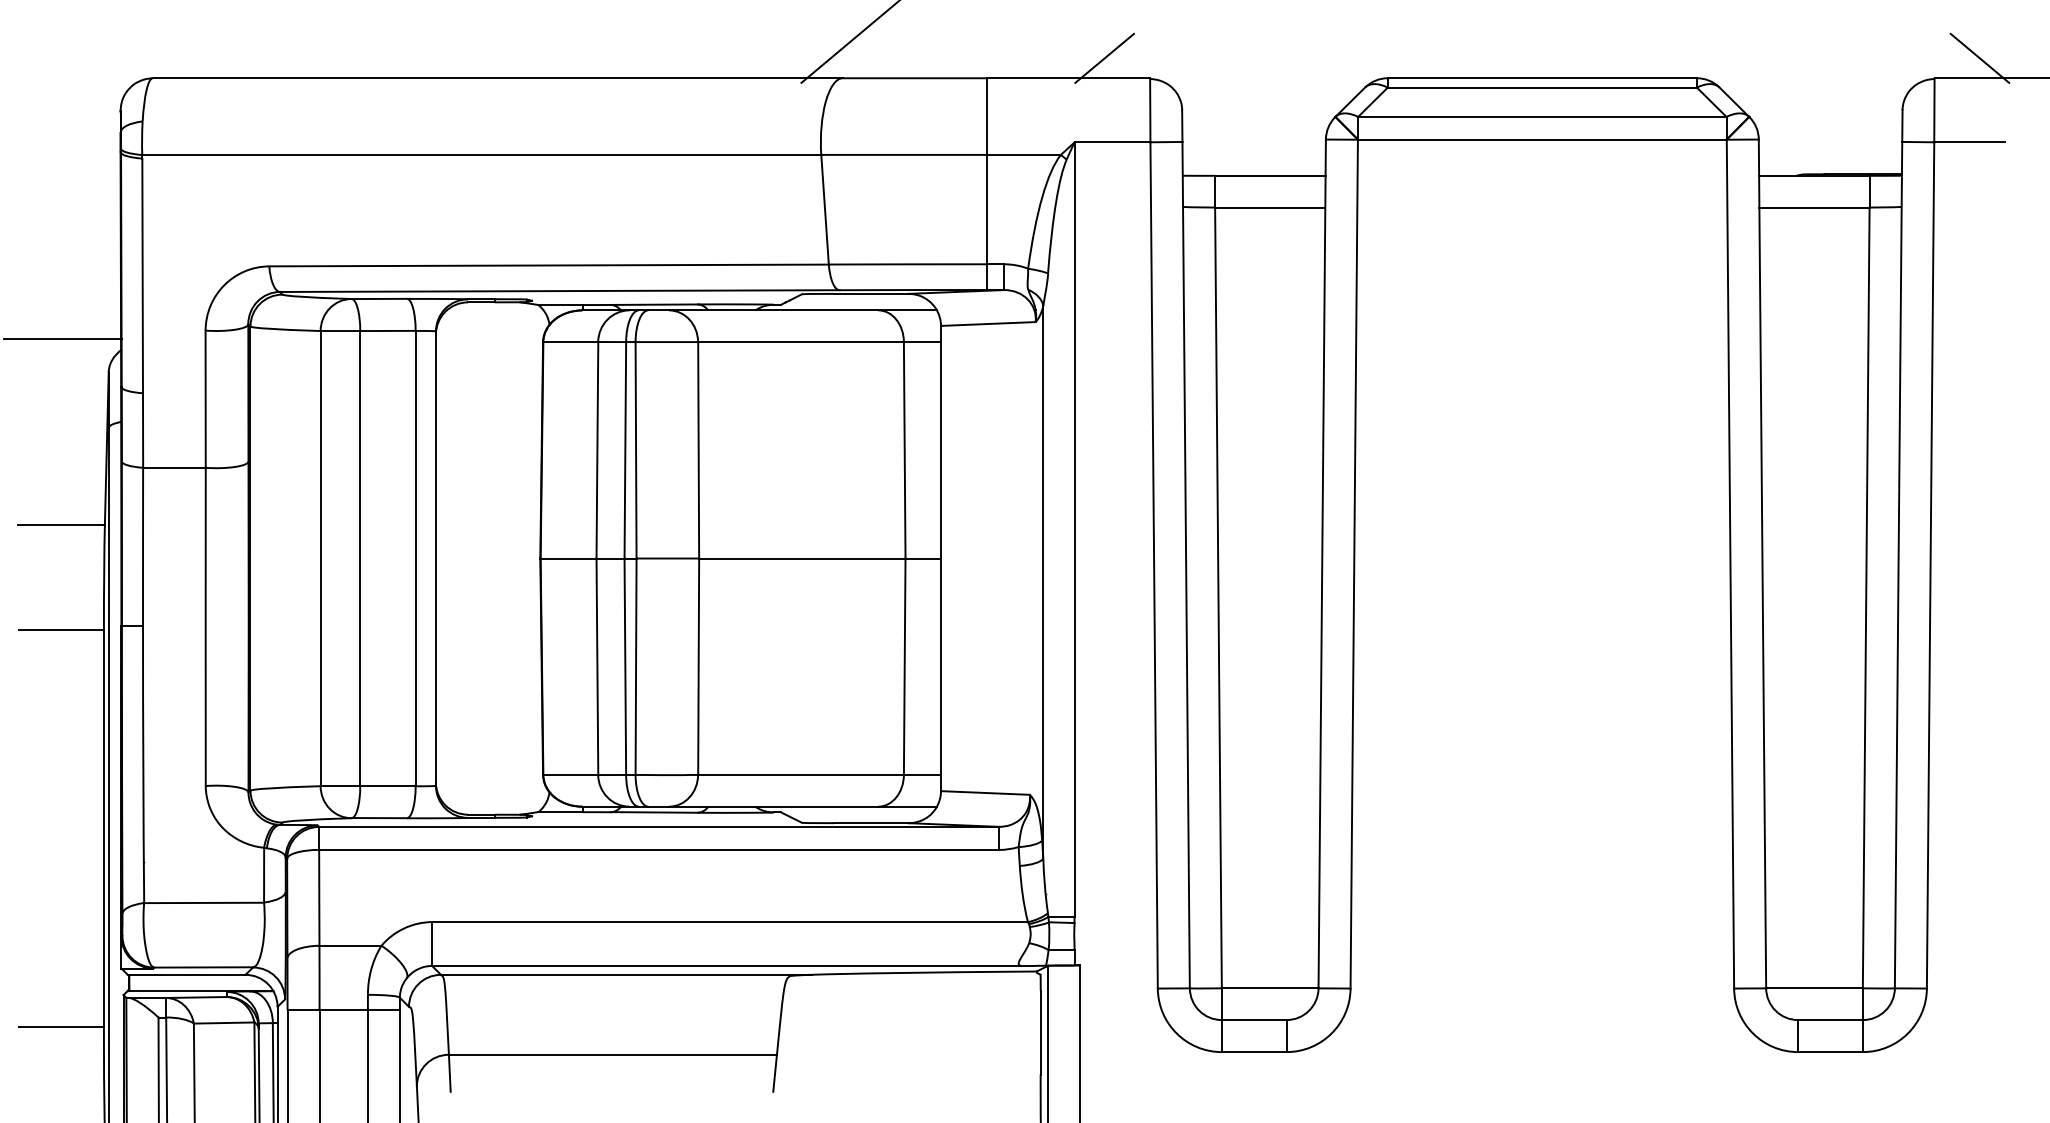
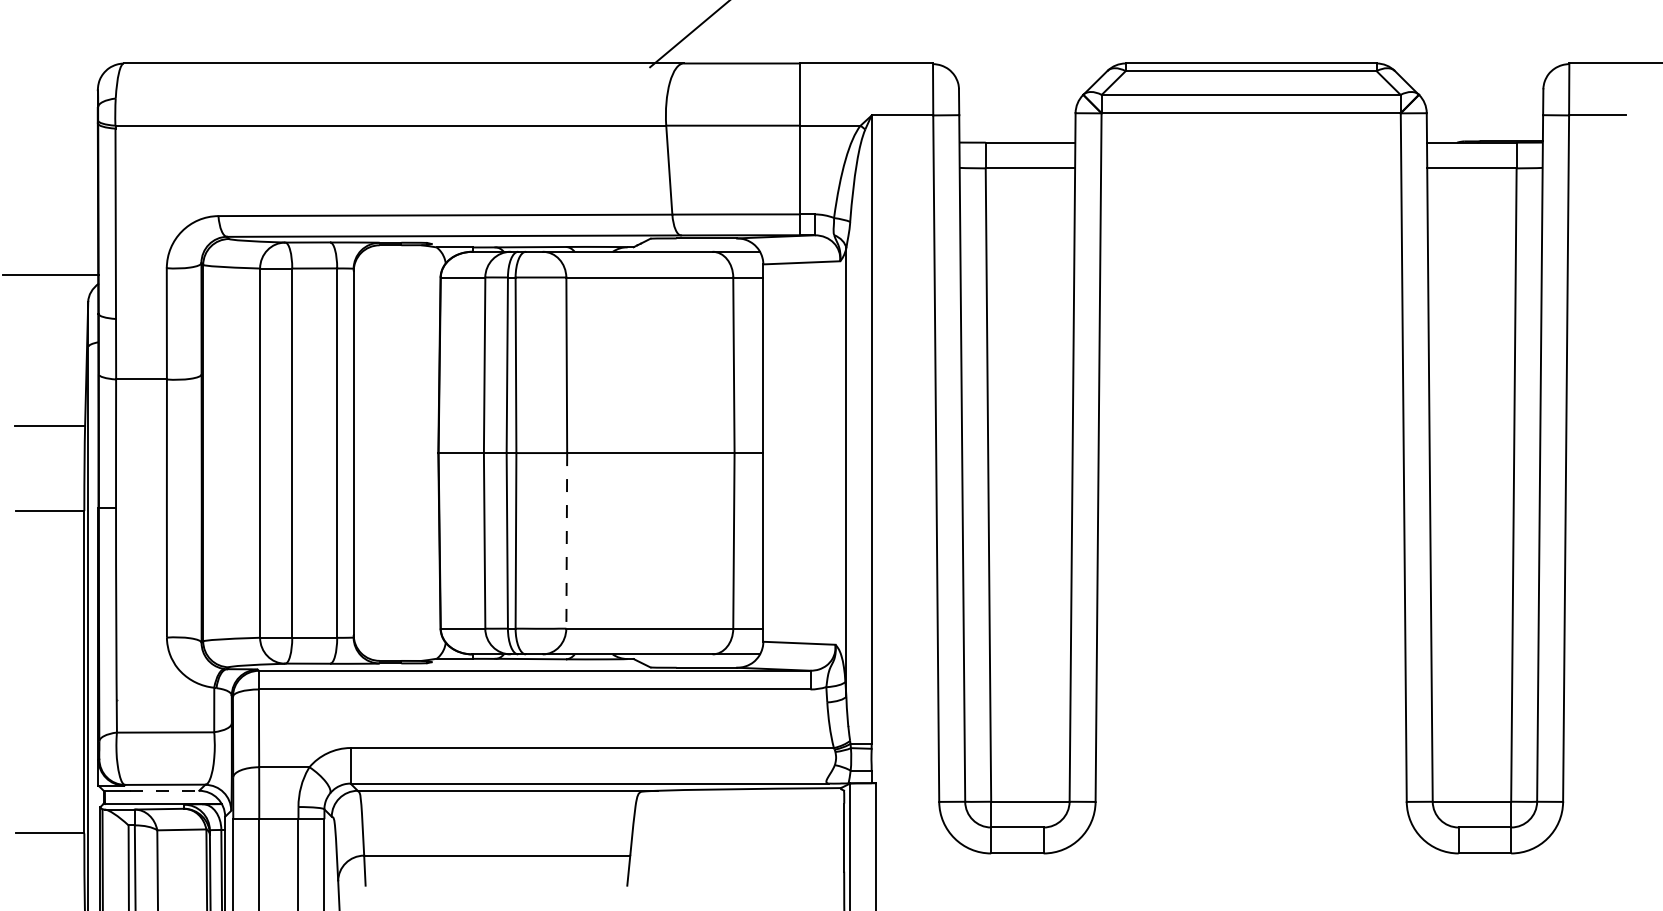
line: (1104, 57) -> (895, 46), removed
line: (1979, 57) -> (1605, 46), removed
line: (698, 667) -> (566, 541), solid -> dashed
line: (202, 974) -> (164, 790), solid -> dashed

